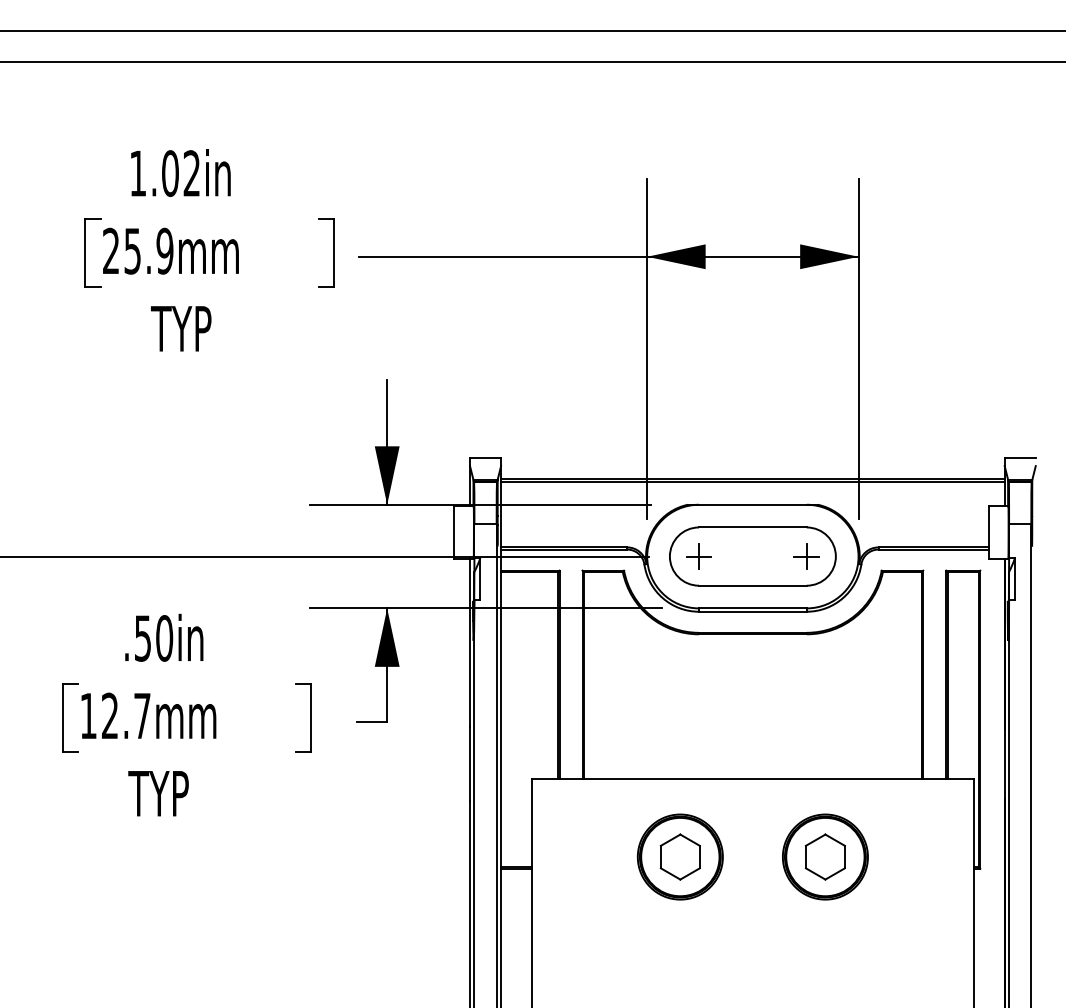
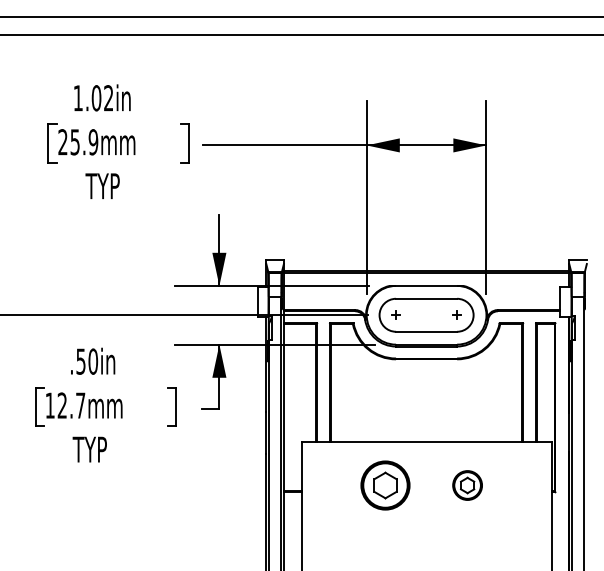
part: (698, 555) -> (395, 314), size x0.6
part: (805, 555) -> (456, 314), size x0.6
part: (825, 856) -> (467, 485), size x0.6

